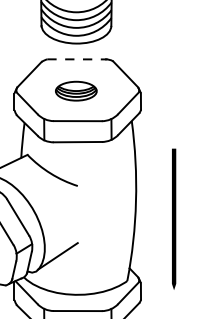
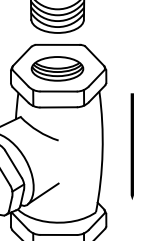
line: (77, 58) -> (58, 44), dashed -> solid
part: (76, 90) -> (57, 68), size x1.67
line: (172, 219) -> (131, 146), moved

